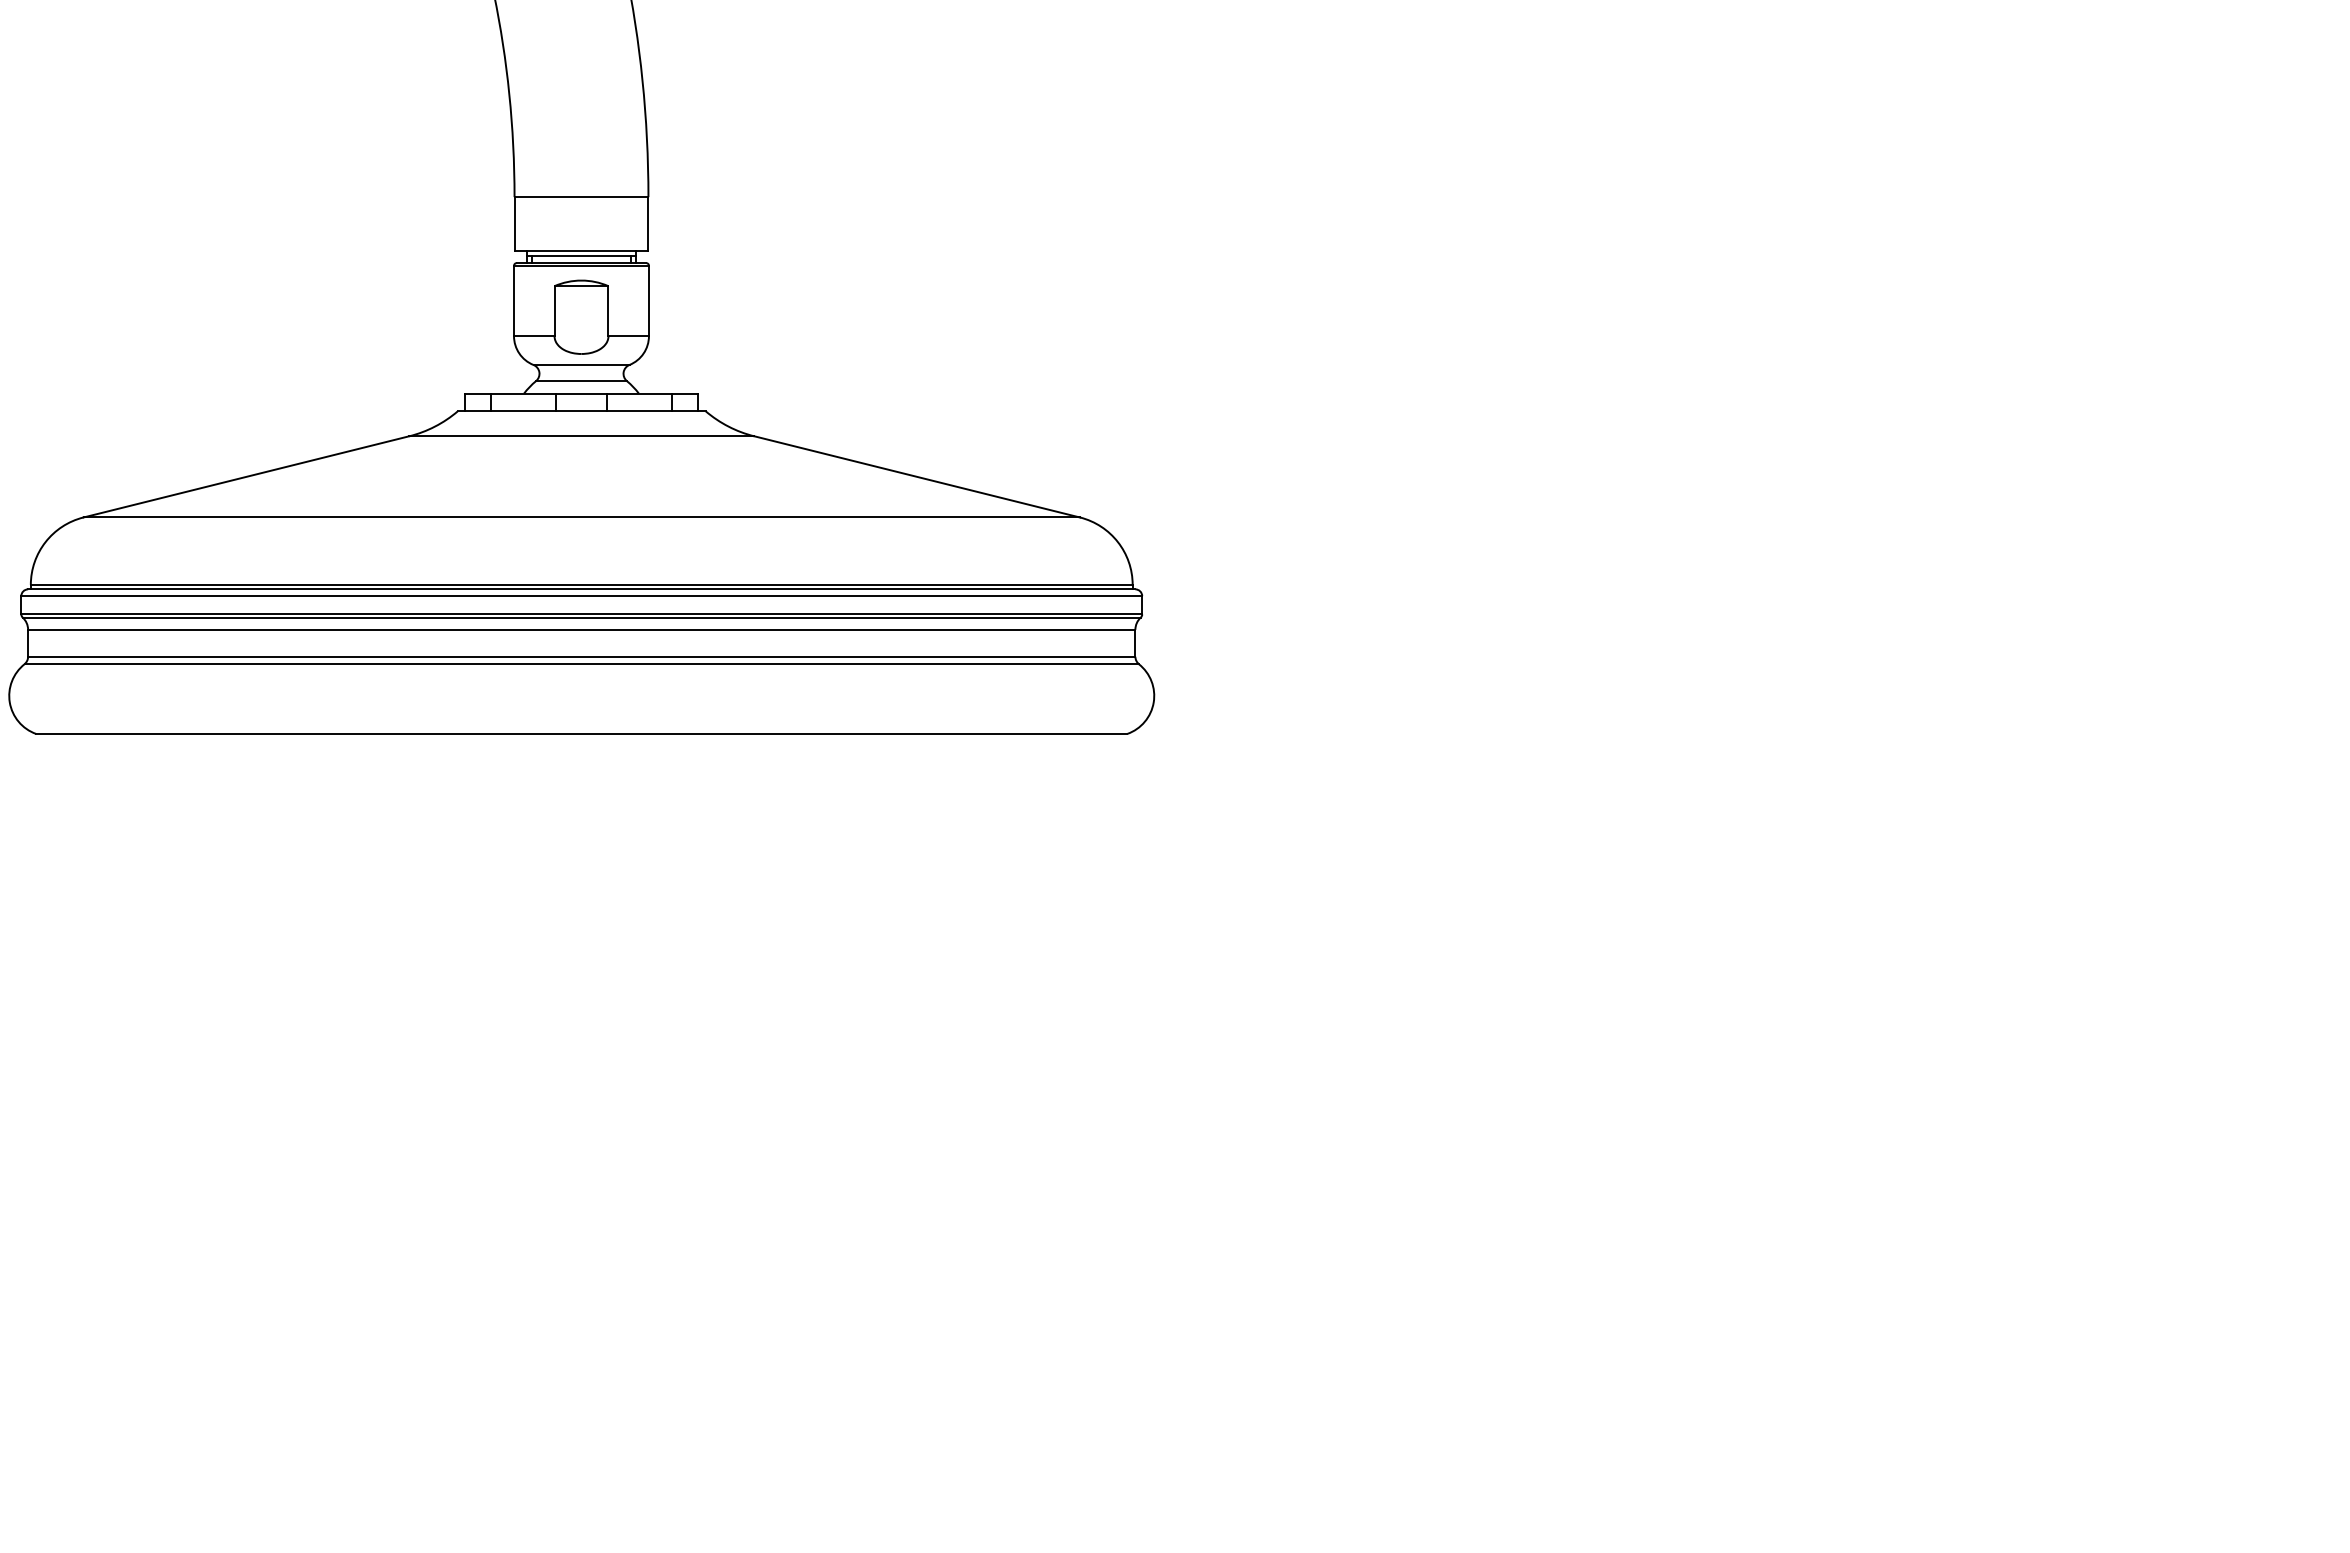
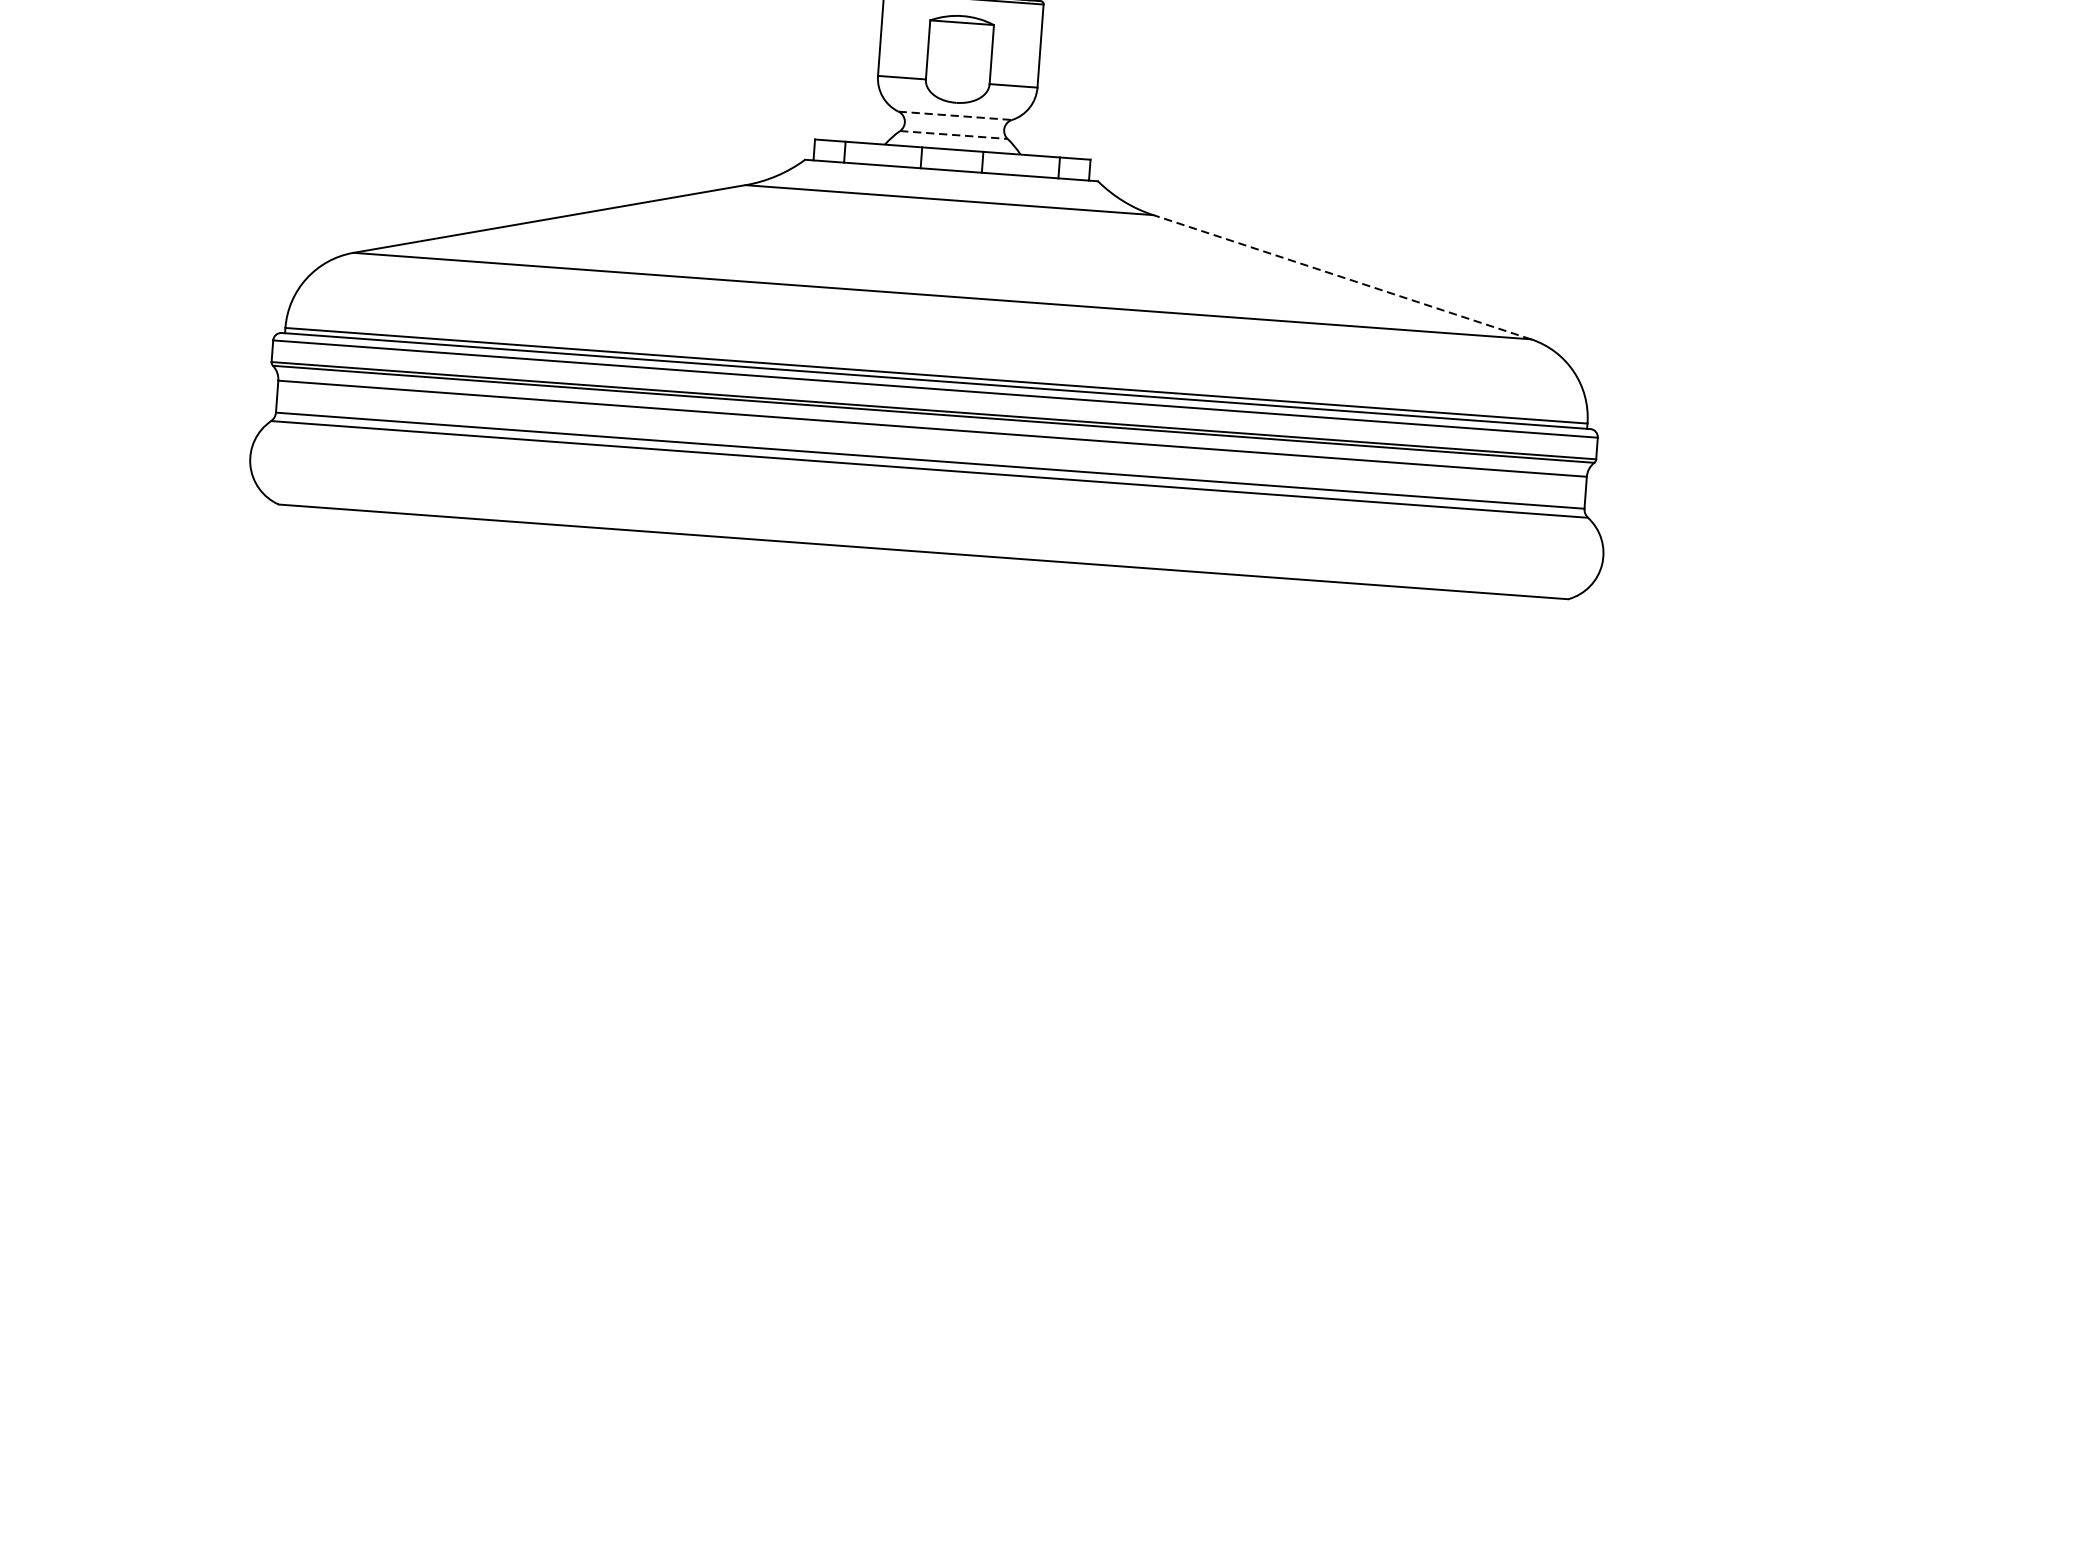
line: (582, 364) -> (956, 115), solid -> dashed
line: (581, 381) -> (953, 135), solid -> dashed
line: (917, 476) -> (1342, 276), solid -> dashed

